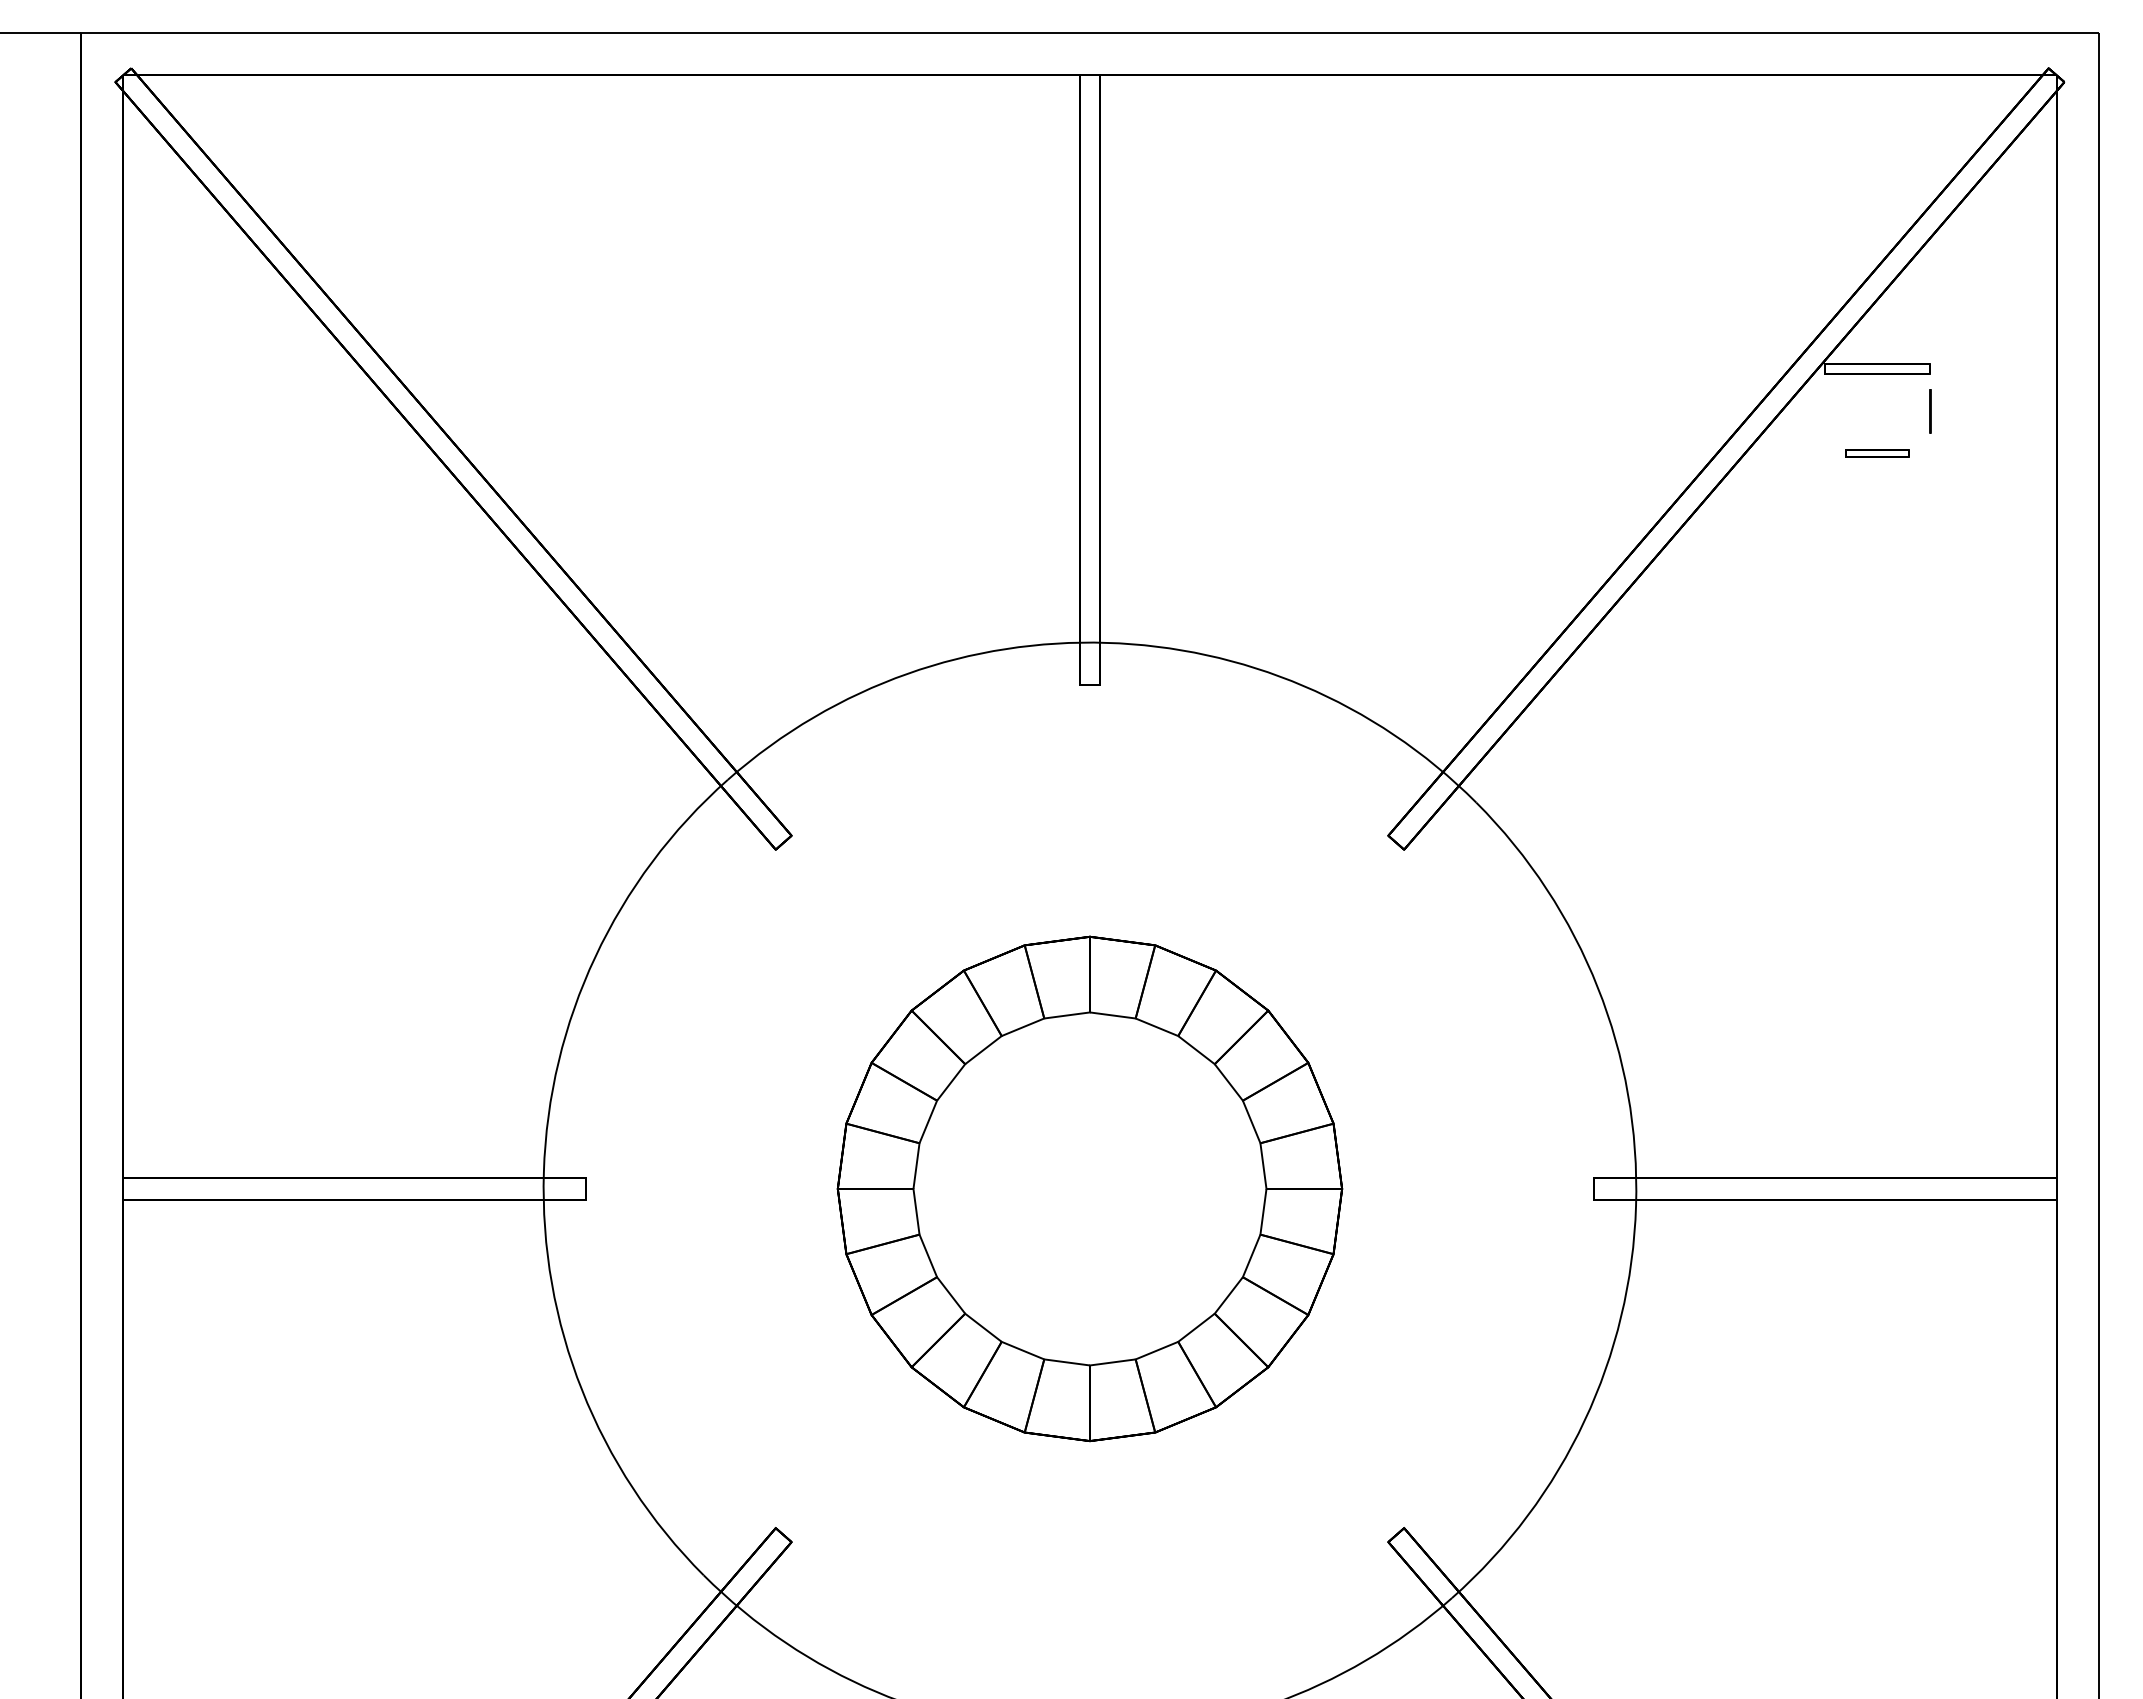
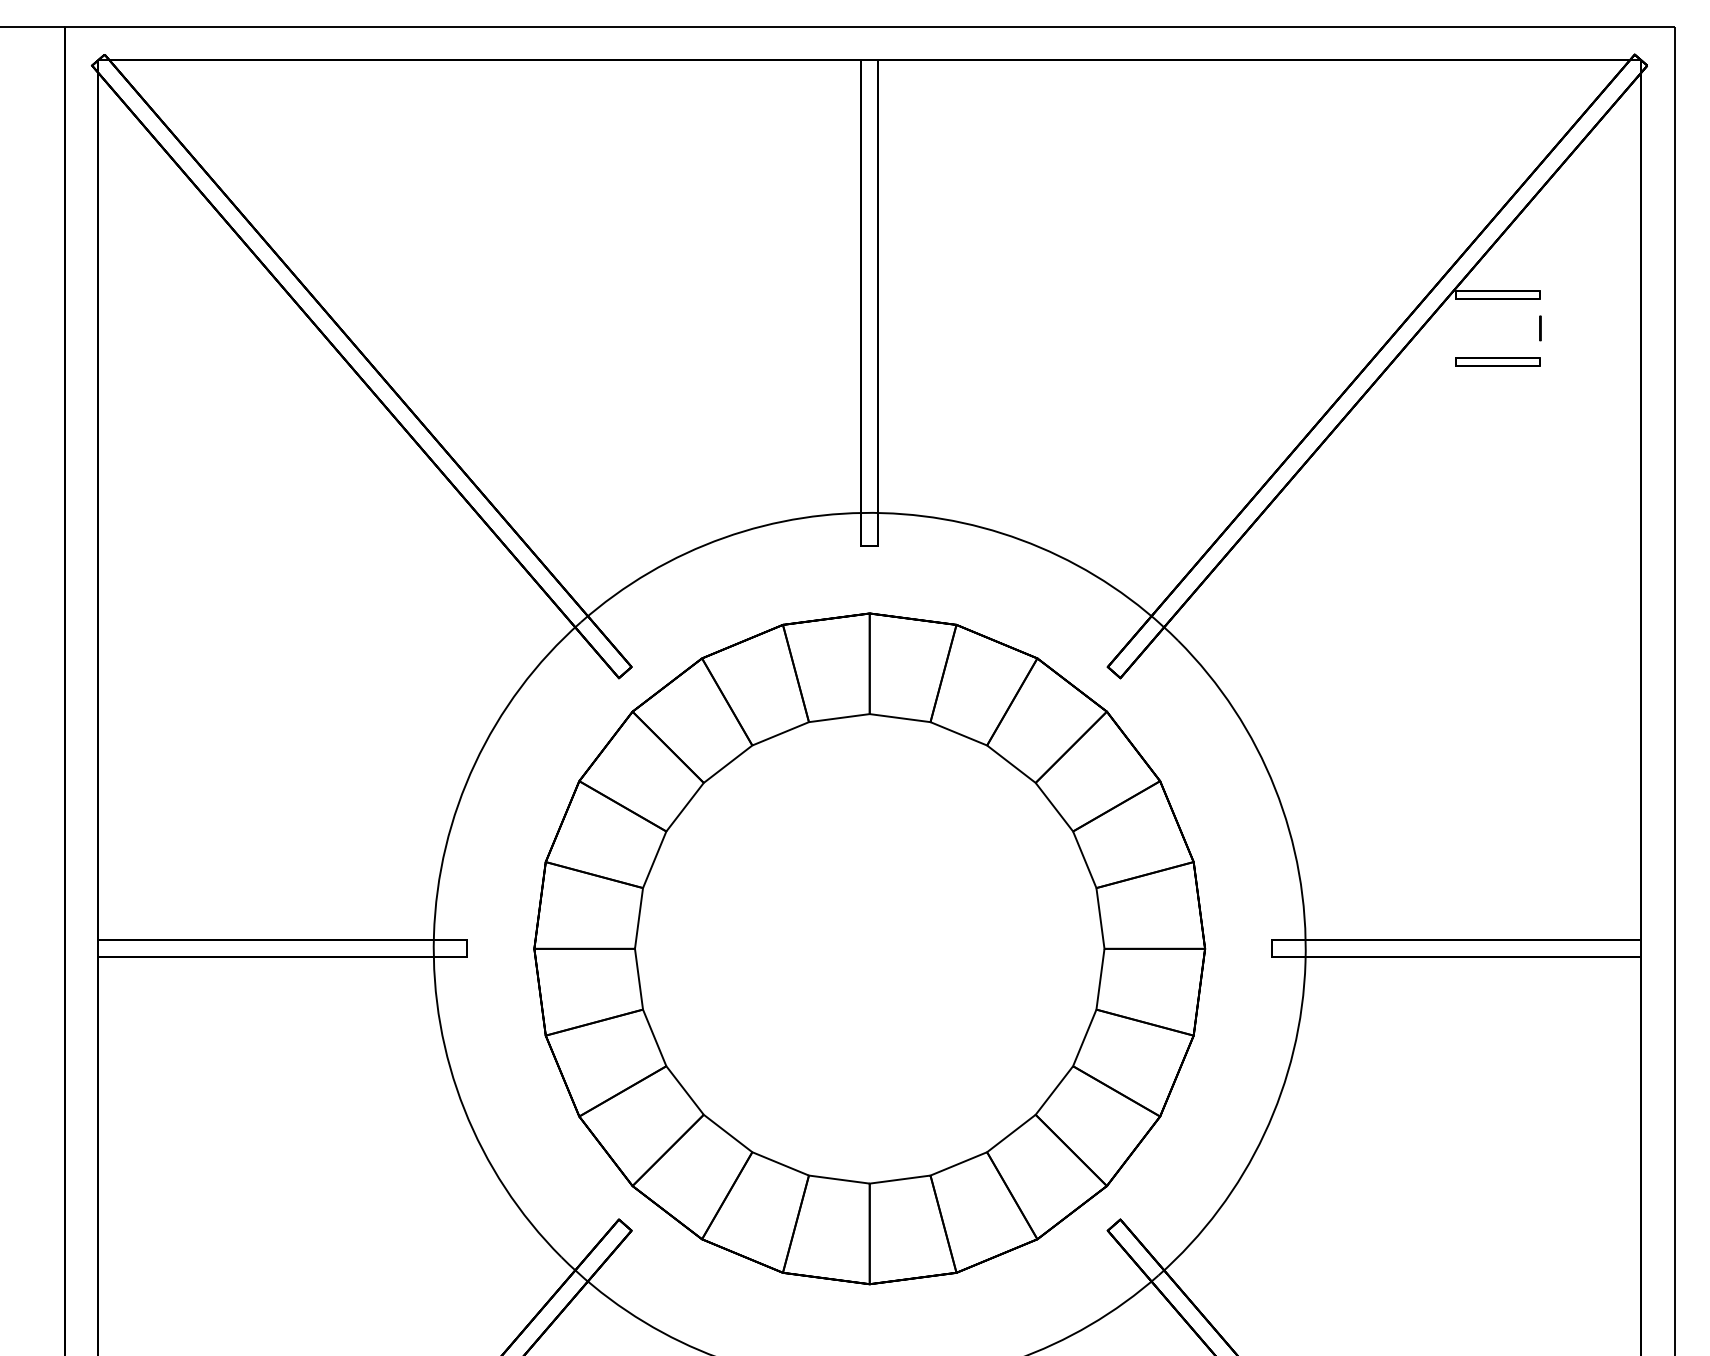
circle: (1930, 411) -> (1540, 328), size x0.71
part: (1877, 453) -> (1498, 361), size x1.67
part: (1089, 1188) -> (869, 948), size x1.67

